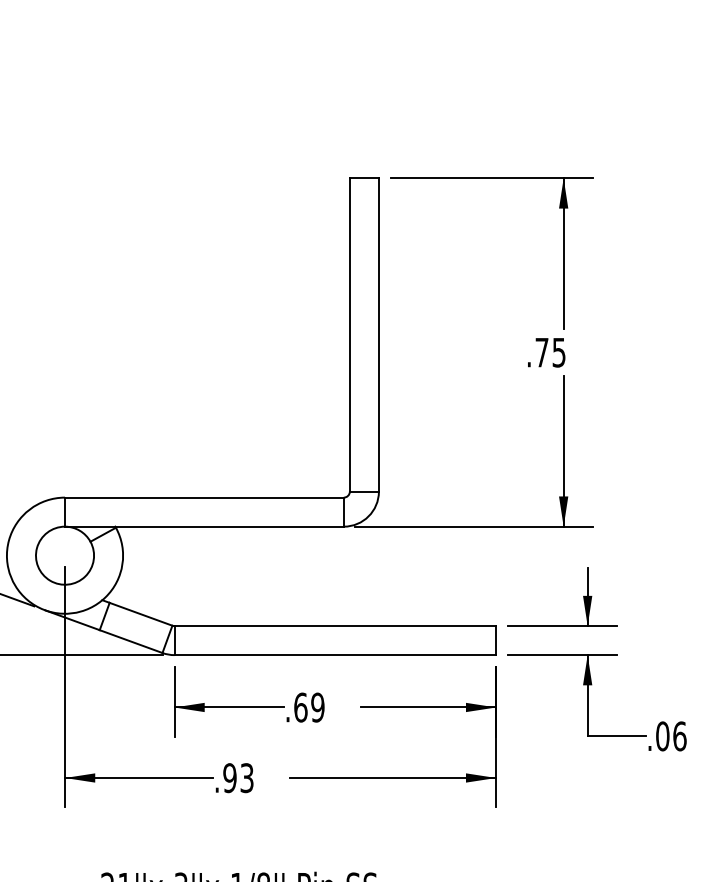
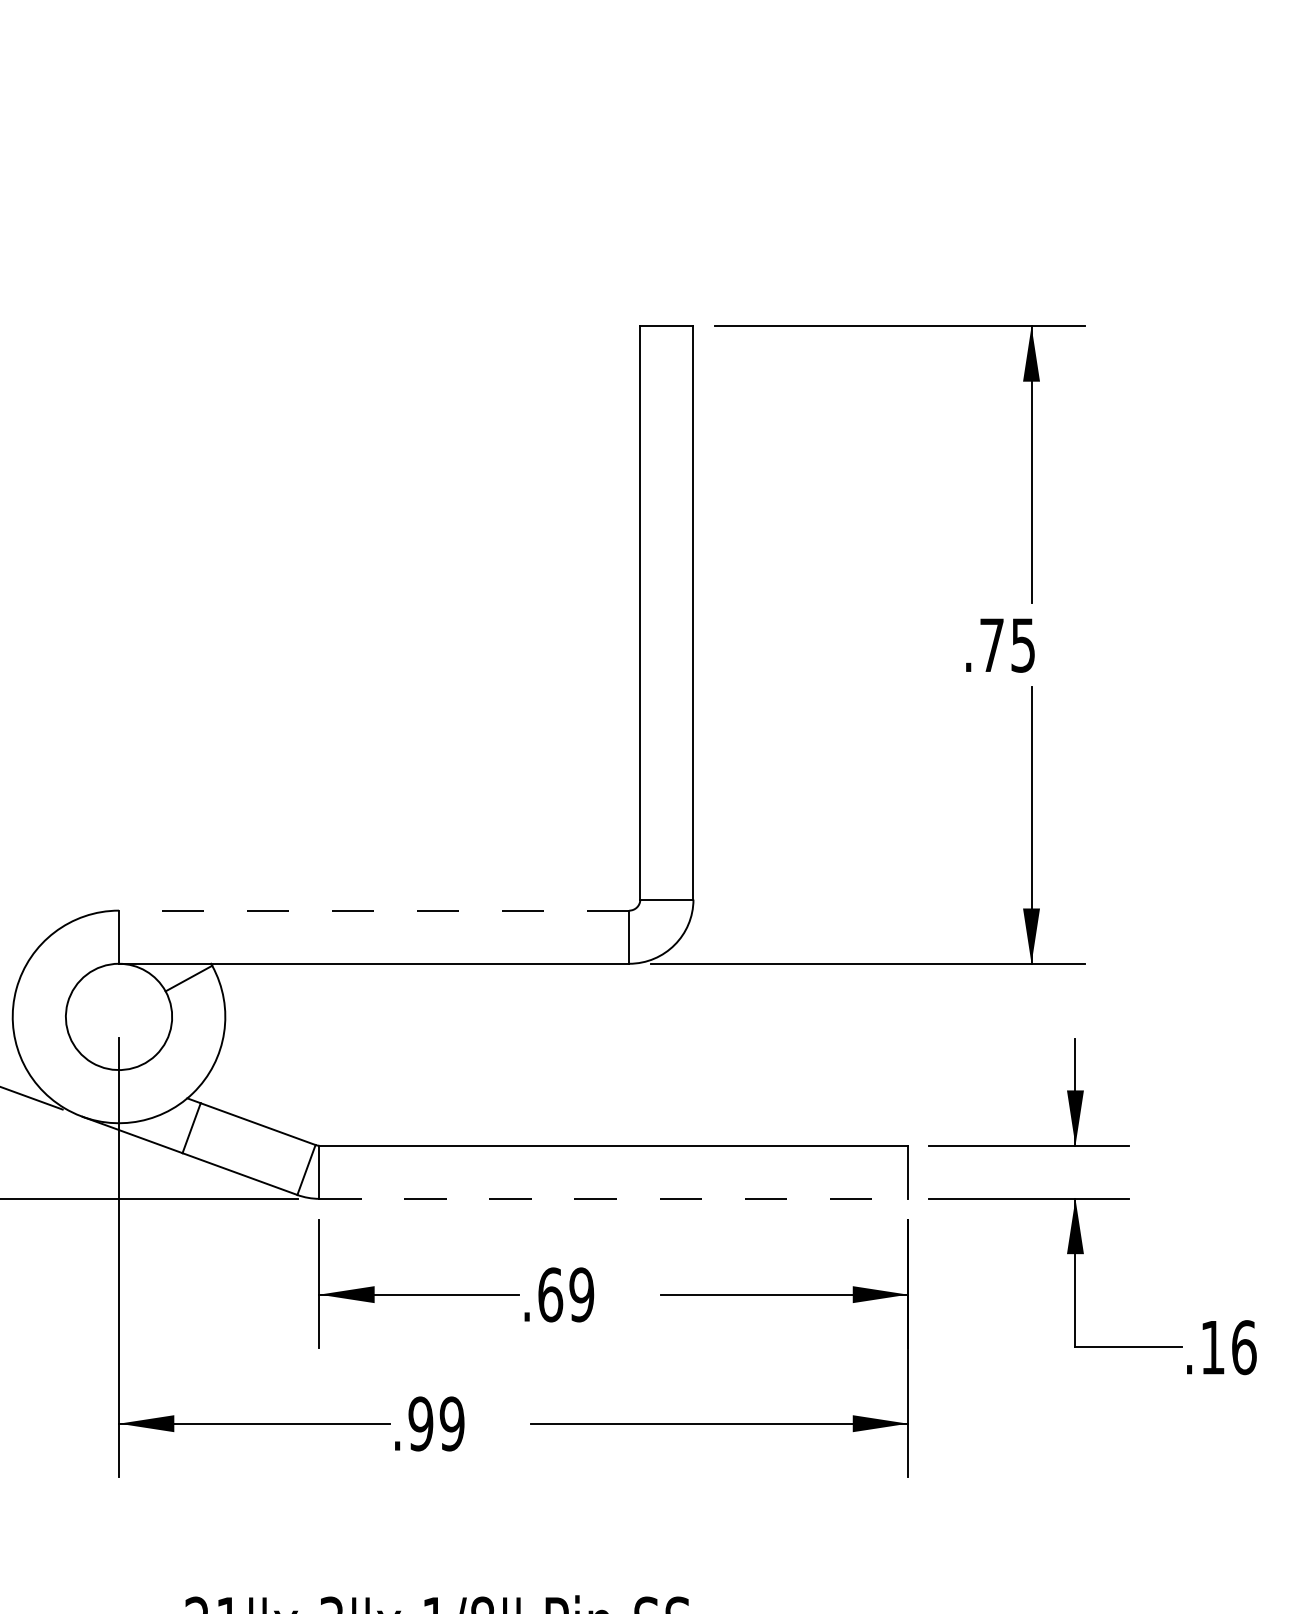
line: (203, 497) -> (372, 910), solid -> dashed
line: (335, 655) -> (613, 1199), solid -> dashed
text: (662, 736) -> (1212, 1347), .06 -> .16
text: (246, 777) -> (451, 1422), .93 -> .99

